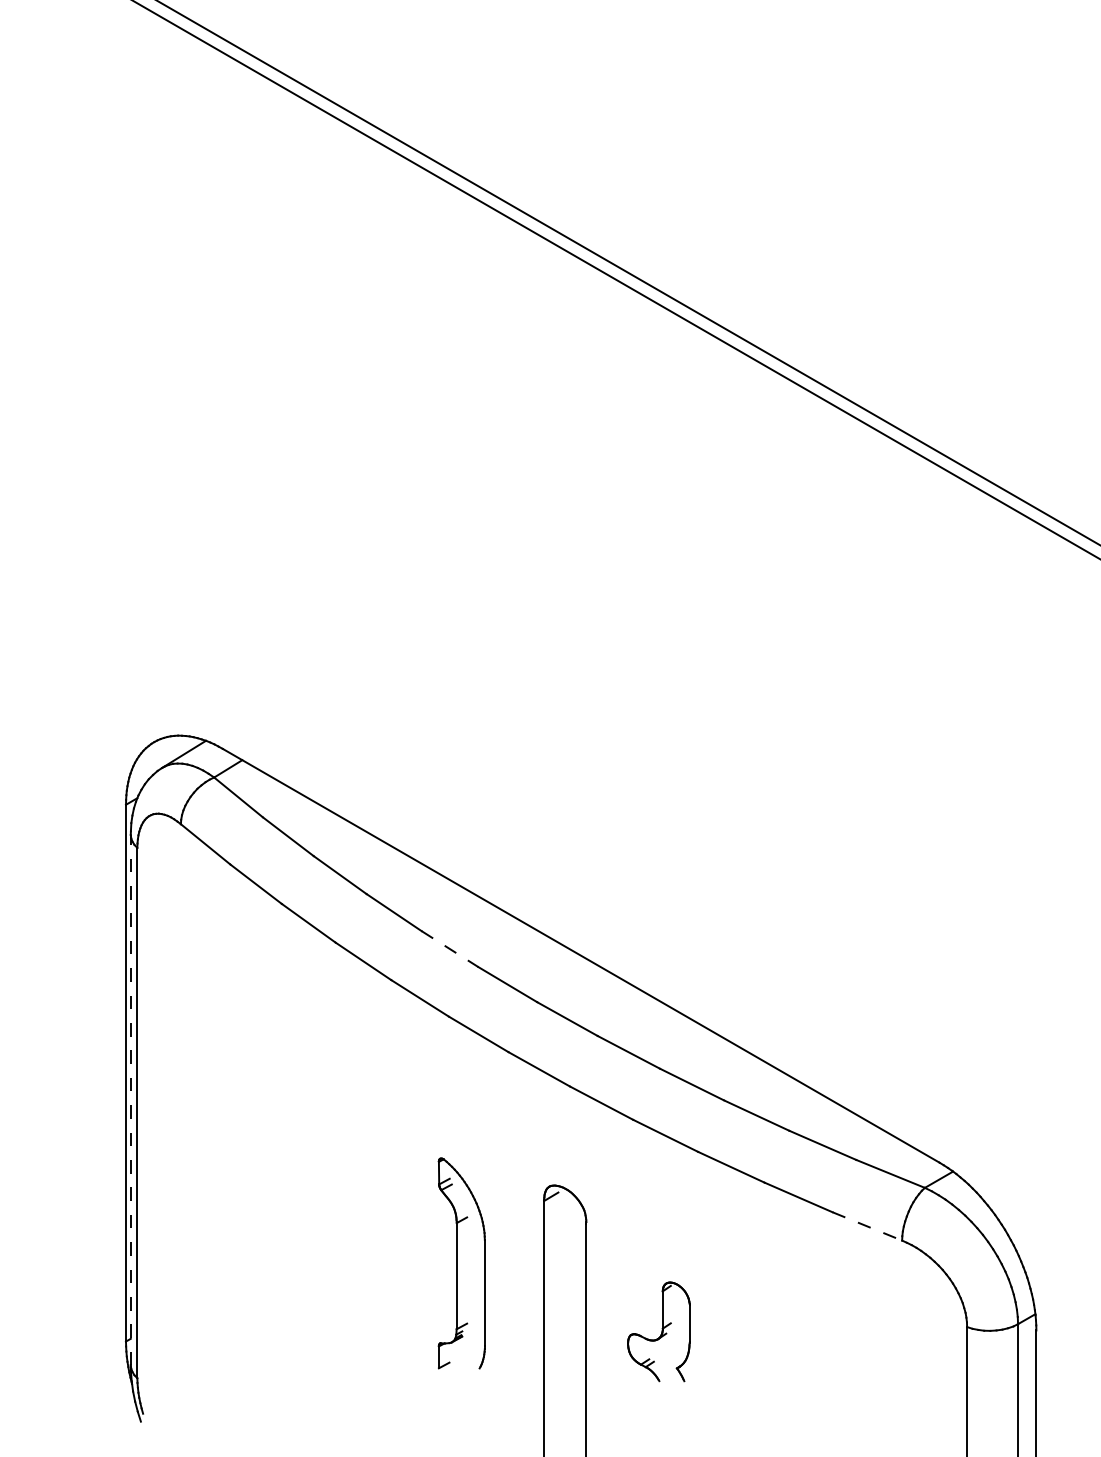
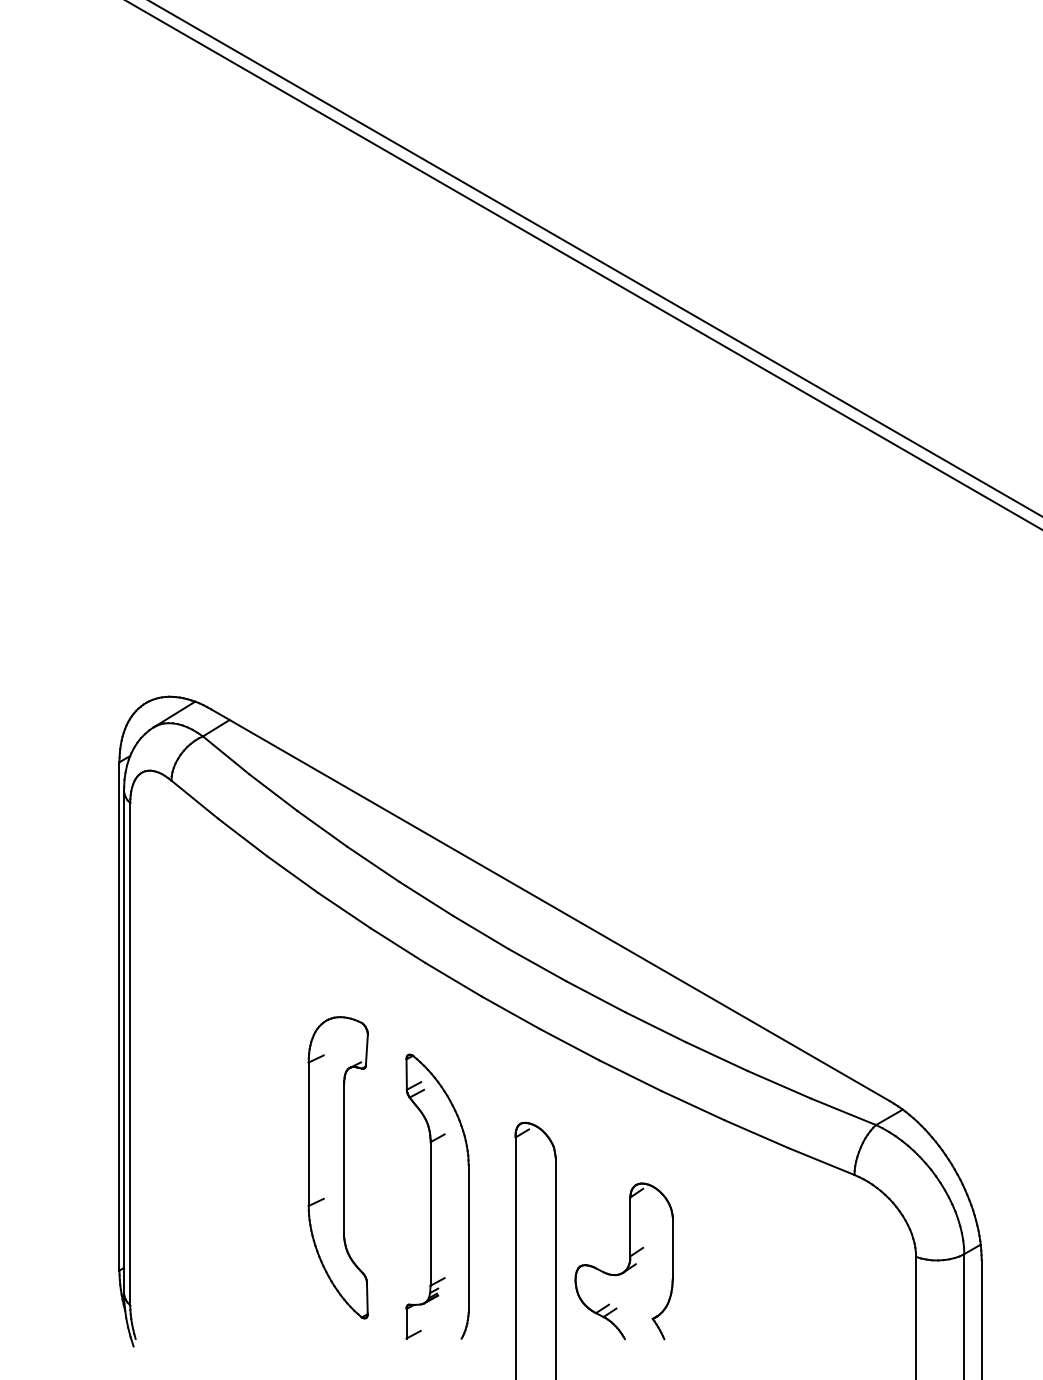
line: (450, 948) -> (426, 898), dashed -> solid
line: (131, 1099) -> (124, 1041), dashed -> solid
line: (867, 1226) -> (821, 1161), dashed -> solid
part: (356, 1232) -> (337, 1167), added
part: (461, 1263) -> (437, 1196), size x1.43
part: (658, 1331) -> (623, 1261), size x1.67

